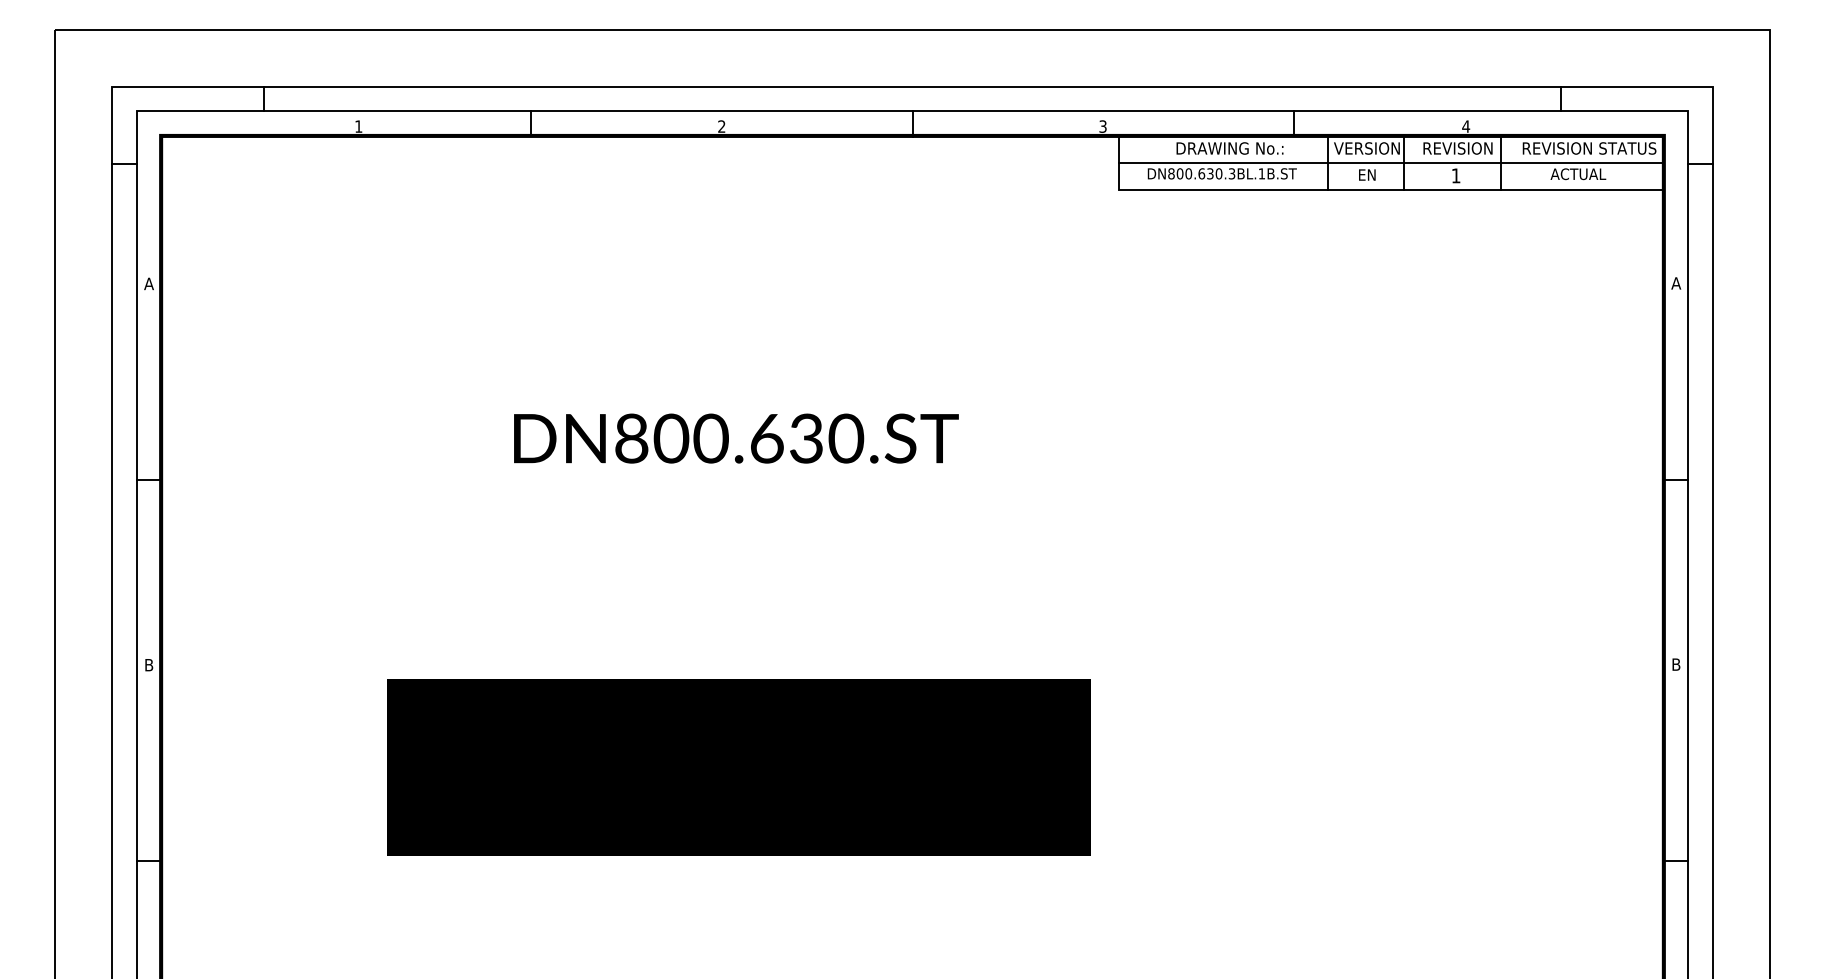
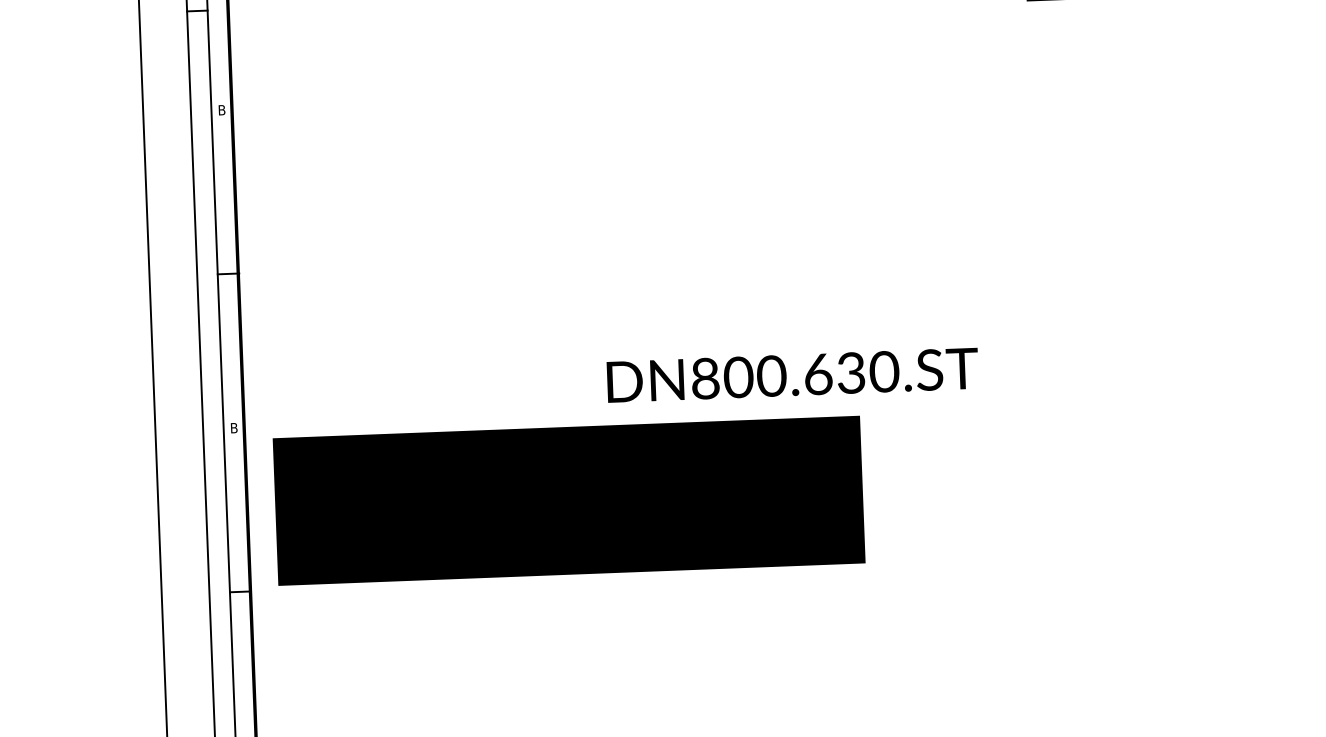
text: (148, 283) -> (221, 109), A -> B
text: (736, 438) -> (792, 375), moved
text: (738, 767) -> (568, 500), moved

